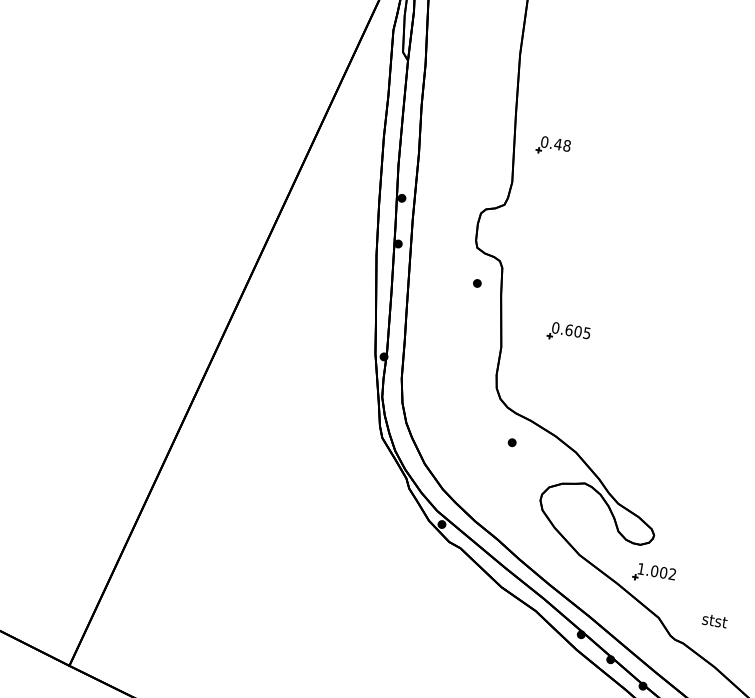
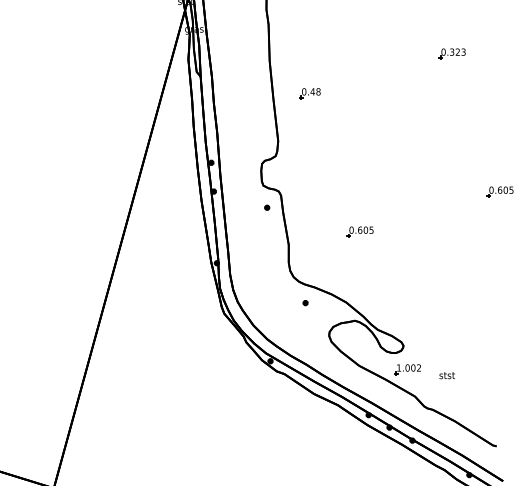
part: (552, 146) -> (309, 93), moved
part: (567, 332) -> (359, 231), moved
text: (713, 620) -> (446, 375), moved

